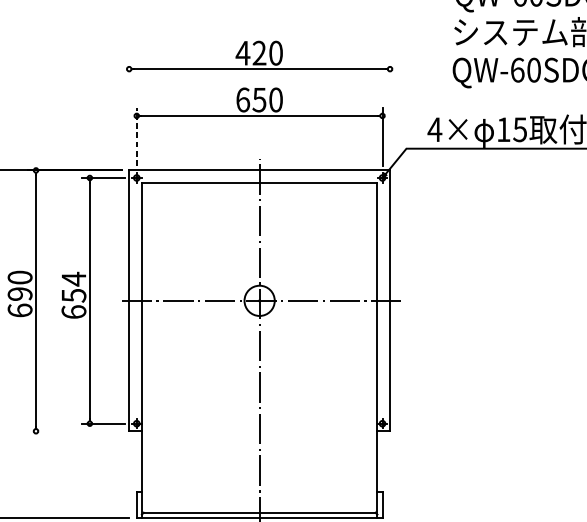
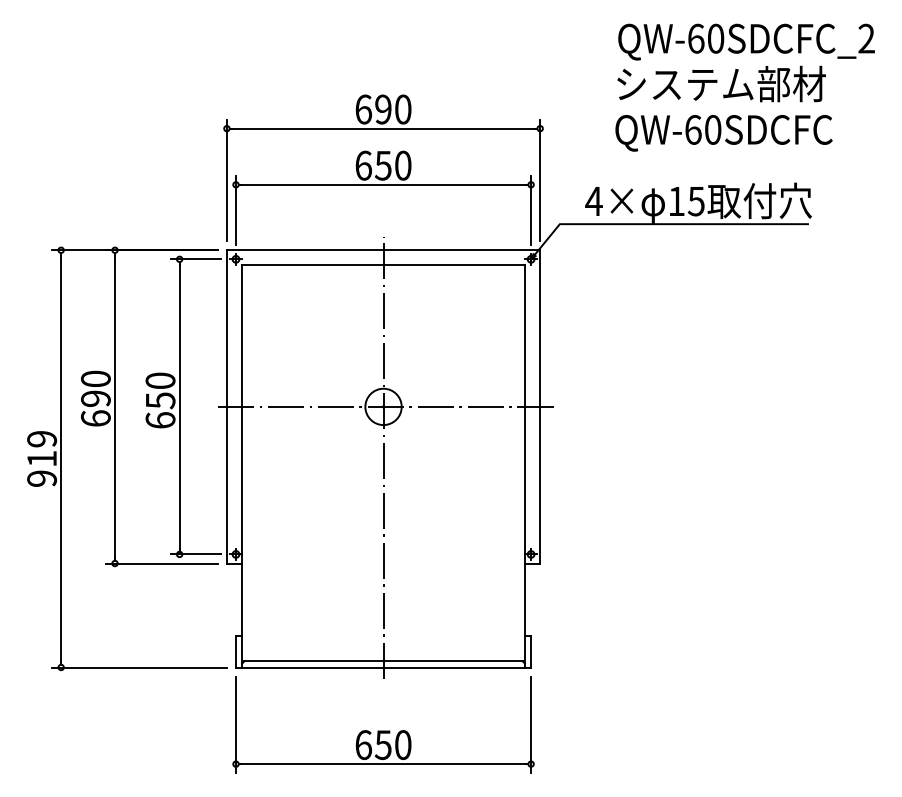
text: (250, 53) -> (372, 109), 420 -> 690
line: (128, 112) -> (226, 180), added
line: (390, 112) -> (540, 180), added
line: (137, 136) -> (236, 209), dashed -> solid
text: (73, 278) -> (160, 380), 654 -> 650
line: (74, 431) -> (161, 563), added

